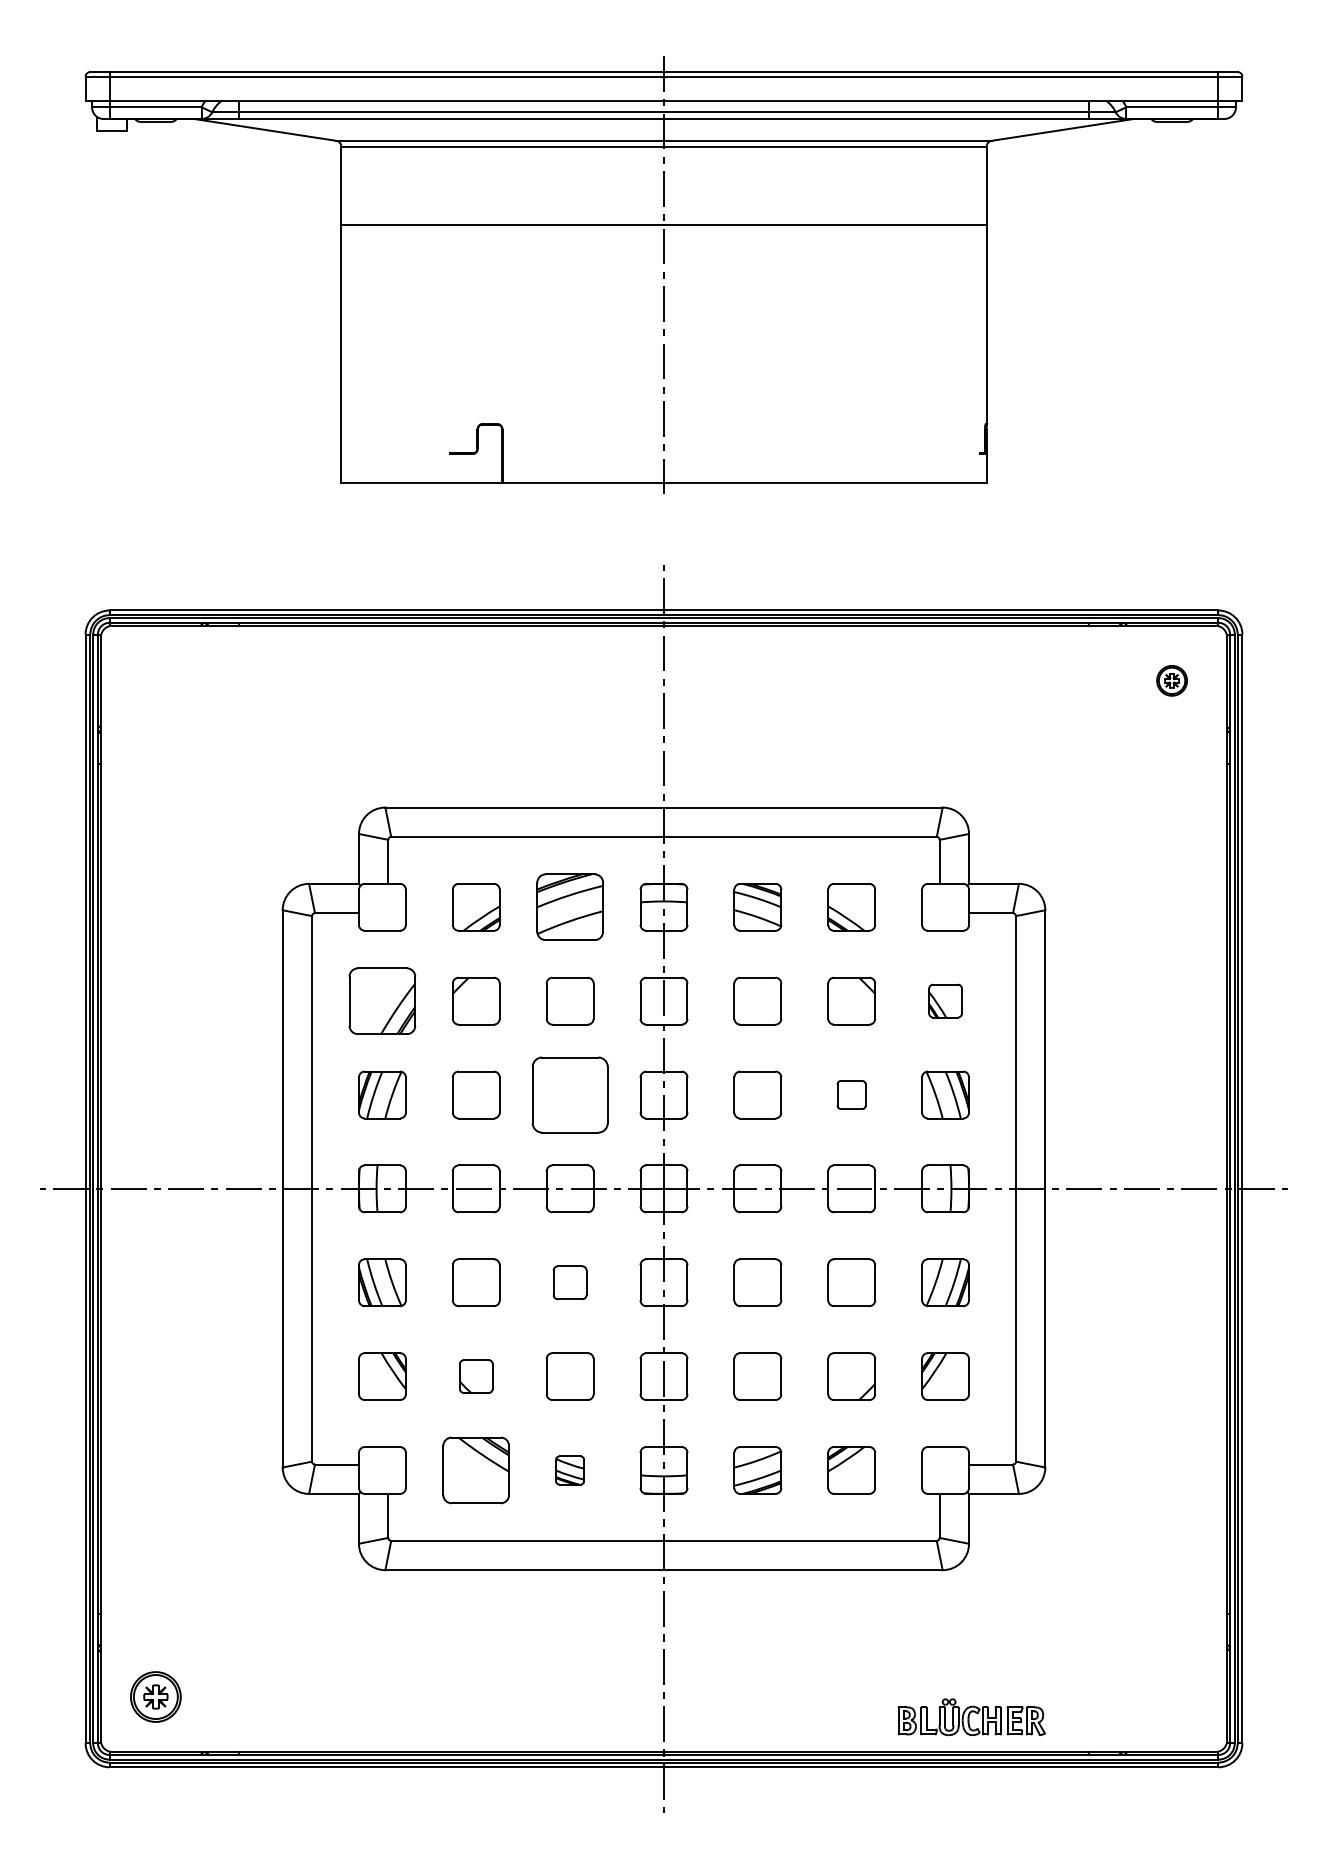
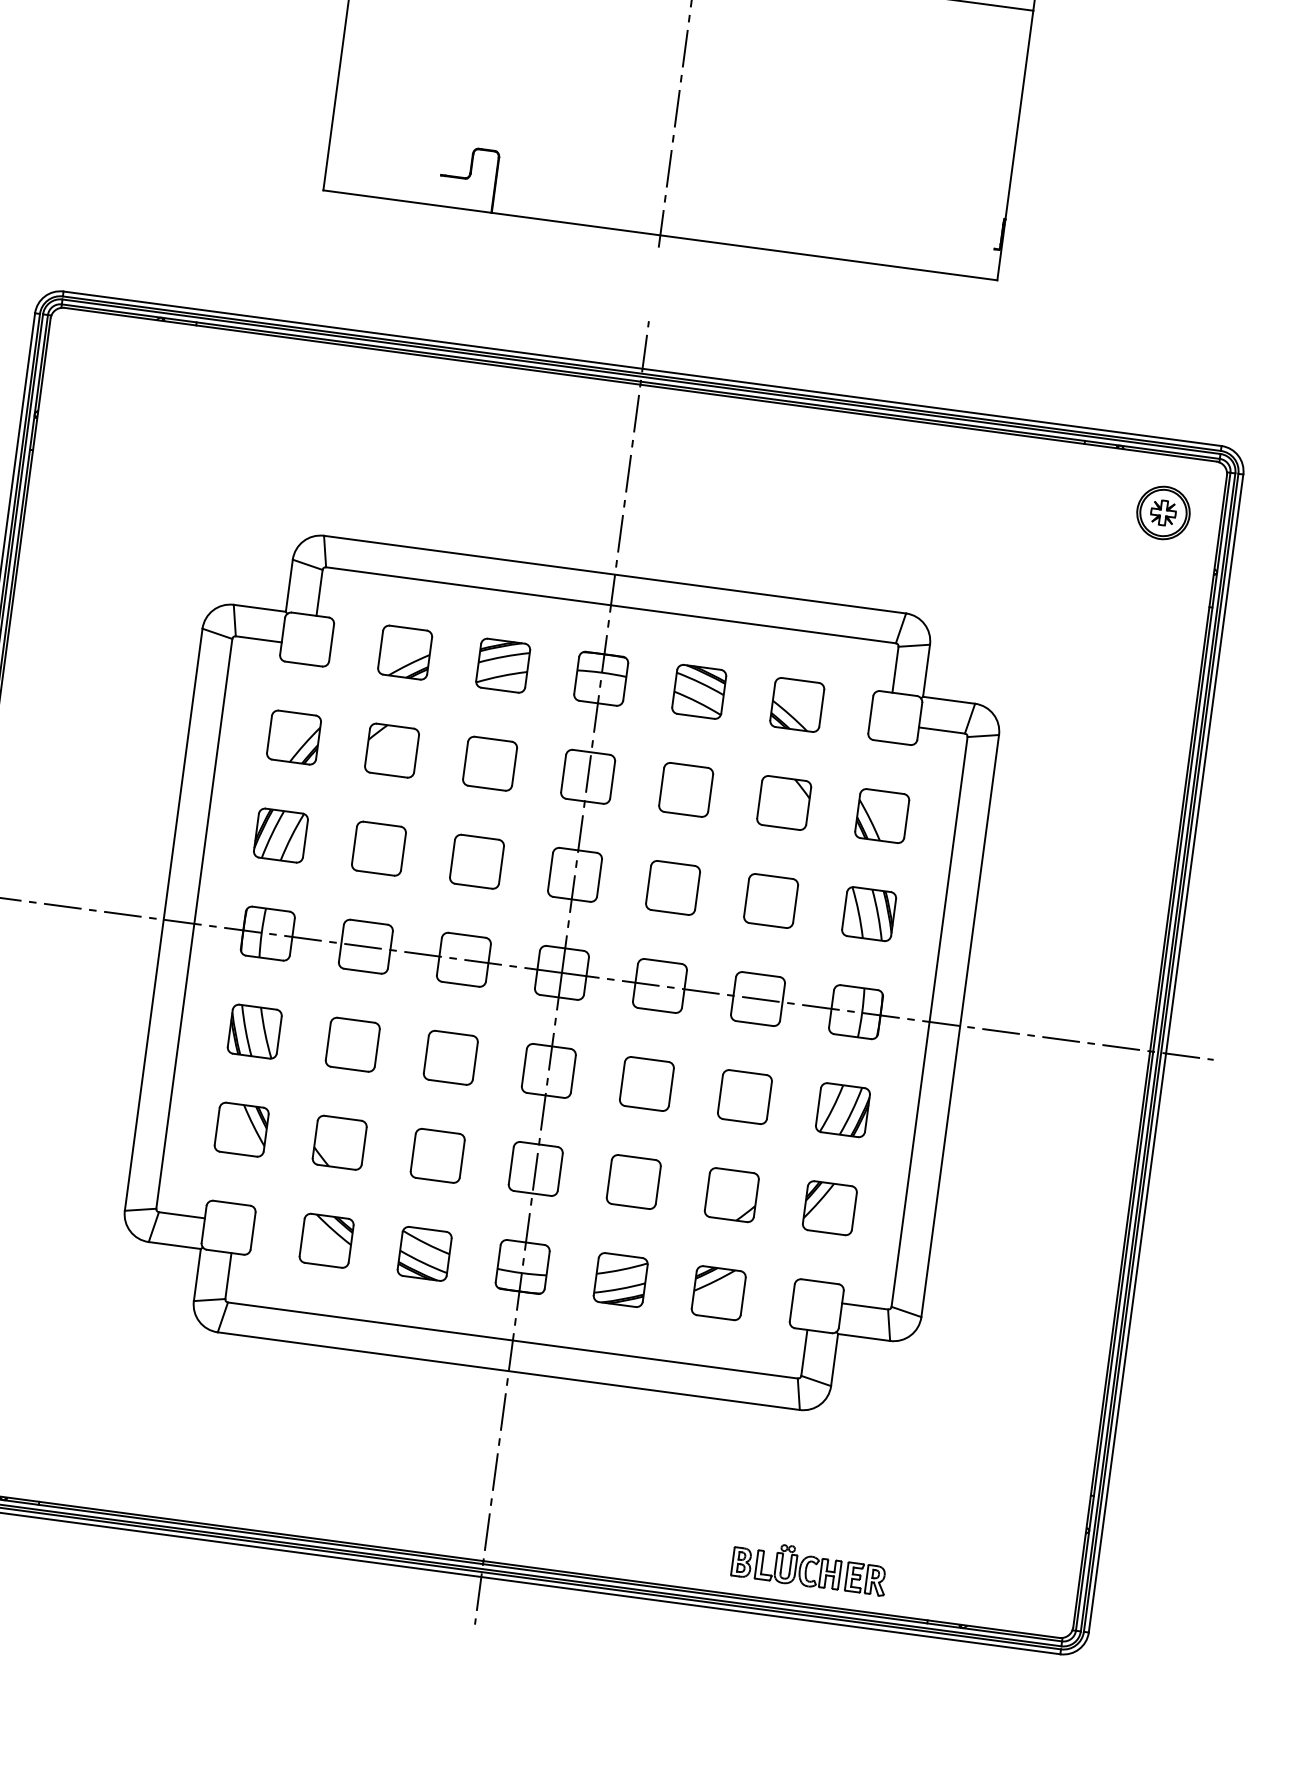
part: (1171, 680) -> (1162, 512), size x1.67
part: (569, 907) -> (502, 665), size x0.71
part: (382, 1000) -> (294, 736), size x0.71
part: (945, 1000) -> (882, 815), size x1.43
part: (569, 1094) -> (476, 861), size x0.62
part: (851, 1094) -> (770, 900), size x1.67
part: (569, 1282) -> (450, 1057), size x1.43
part: (476, 1376) -> (339, 1142), size x1.43
part: (476, 1470) -> (326, 1240), size x0.71
part: (569, 1470) -> (424, 1253), size x1.67

